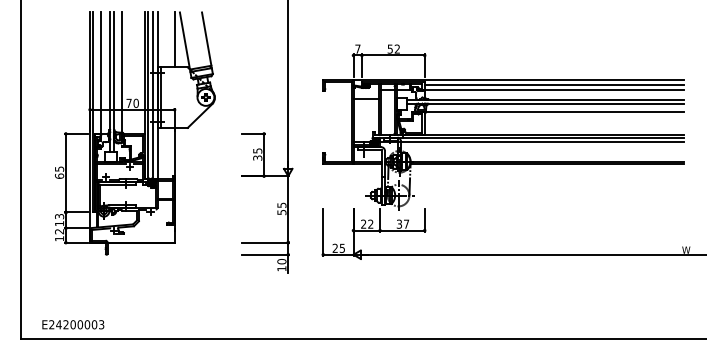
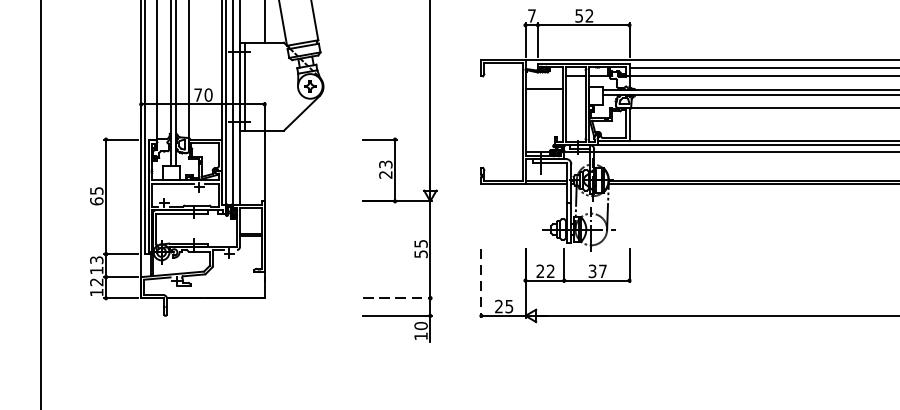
text: (257, 154) -> (385, 169), 35 -> 23
line: (323, 232) -> (481, 283), solid -> dashed
line: (265, 242) -> (397, 298), solid -> dashed

